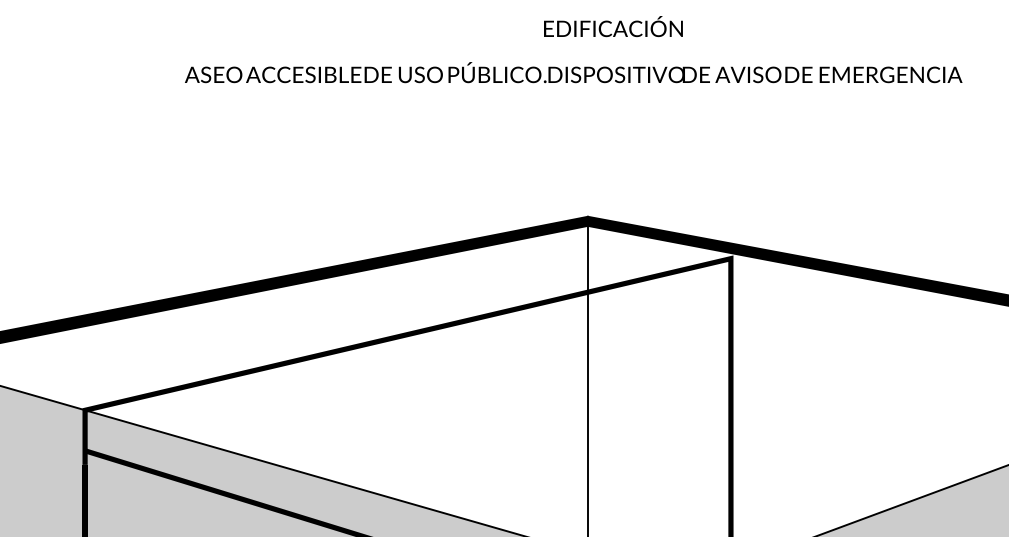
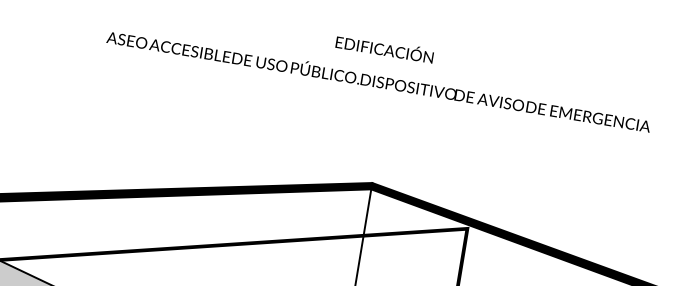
text: (613, 26) -> (384, 48), moved

